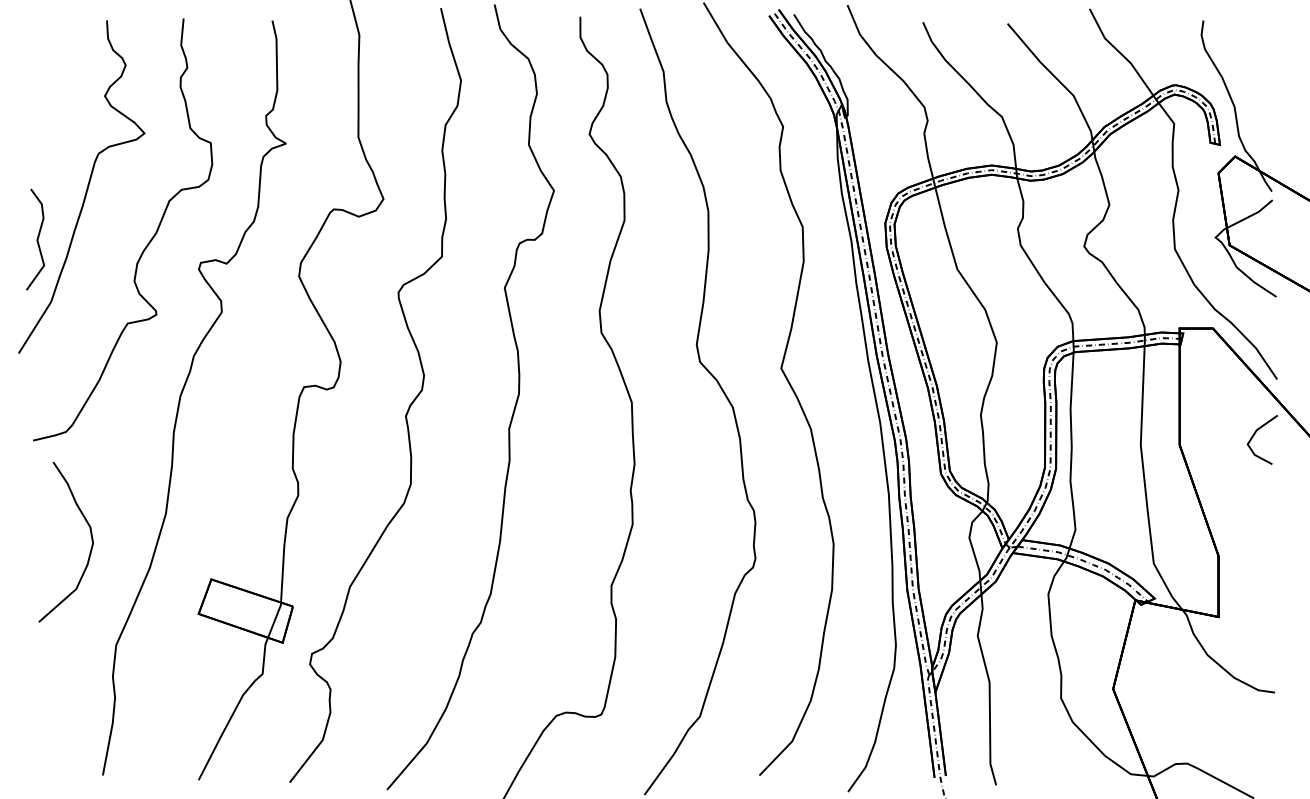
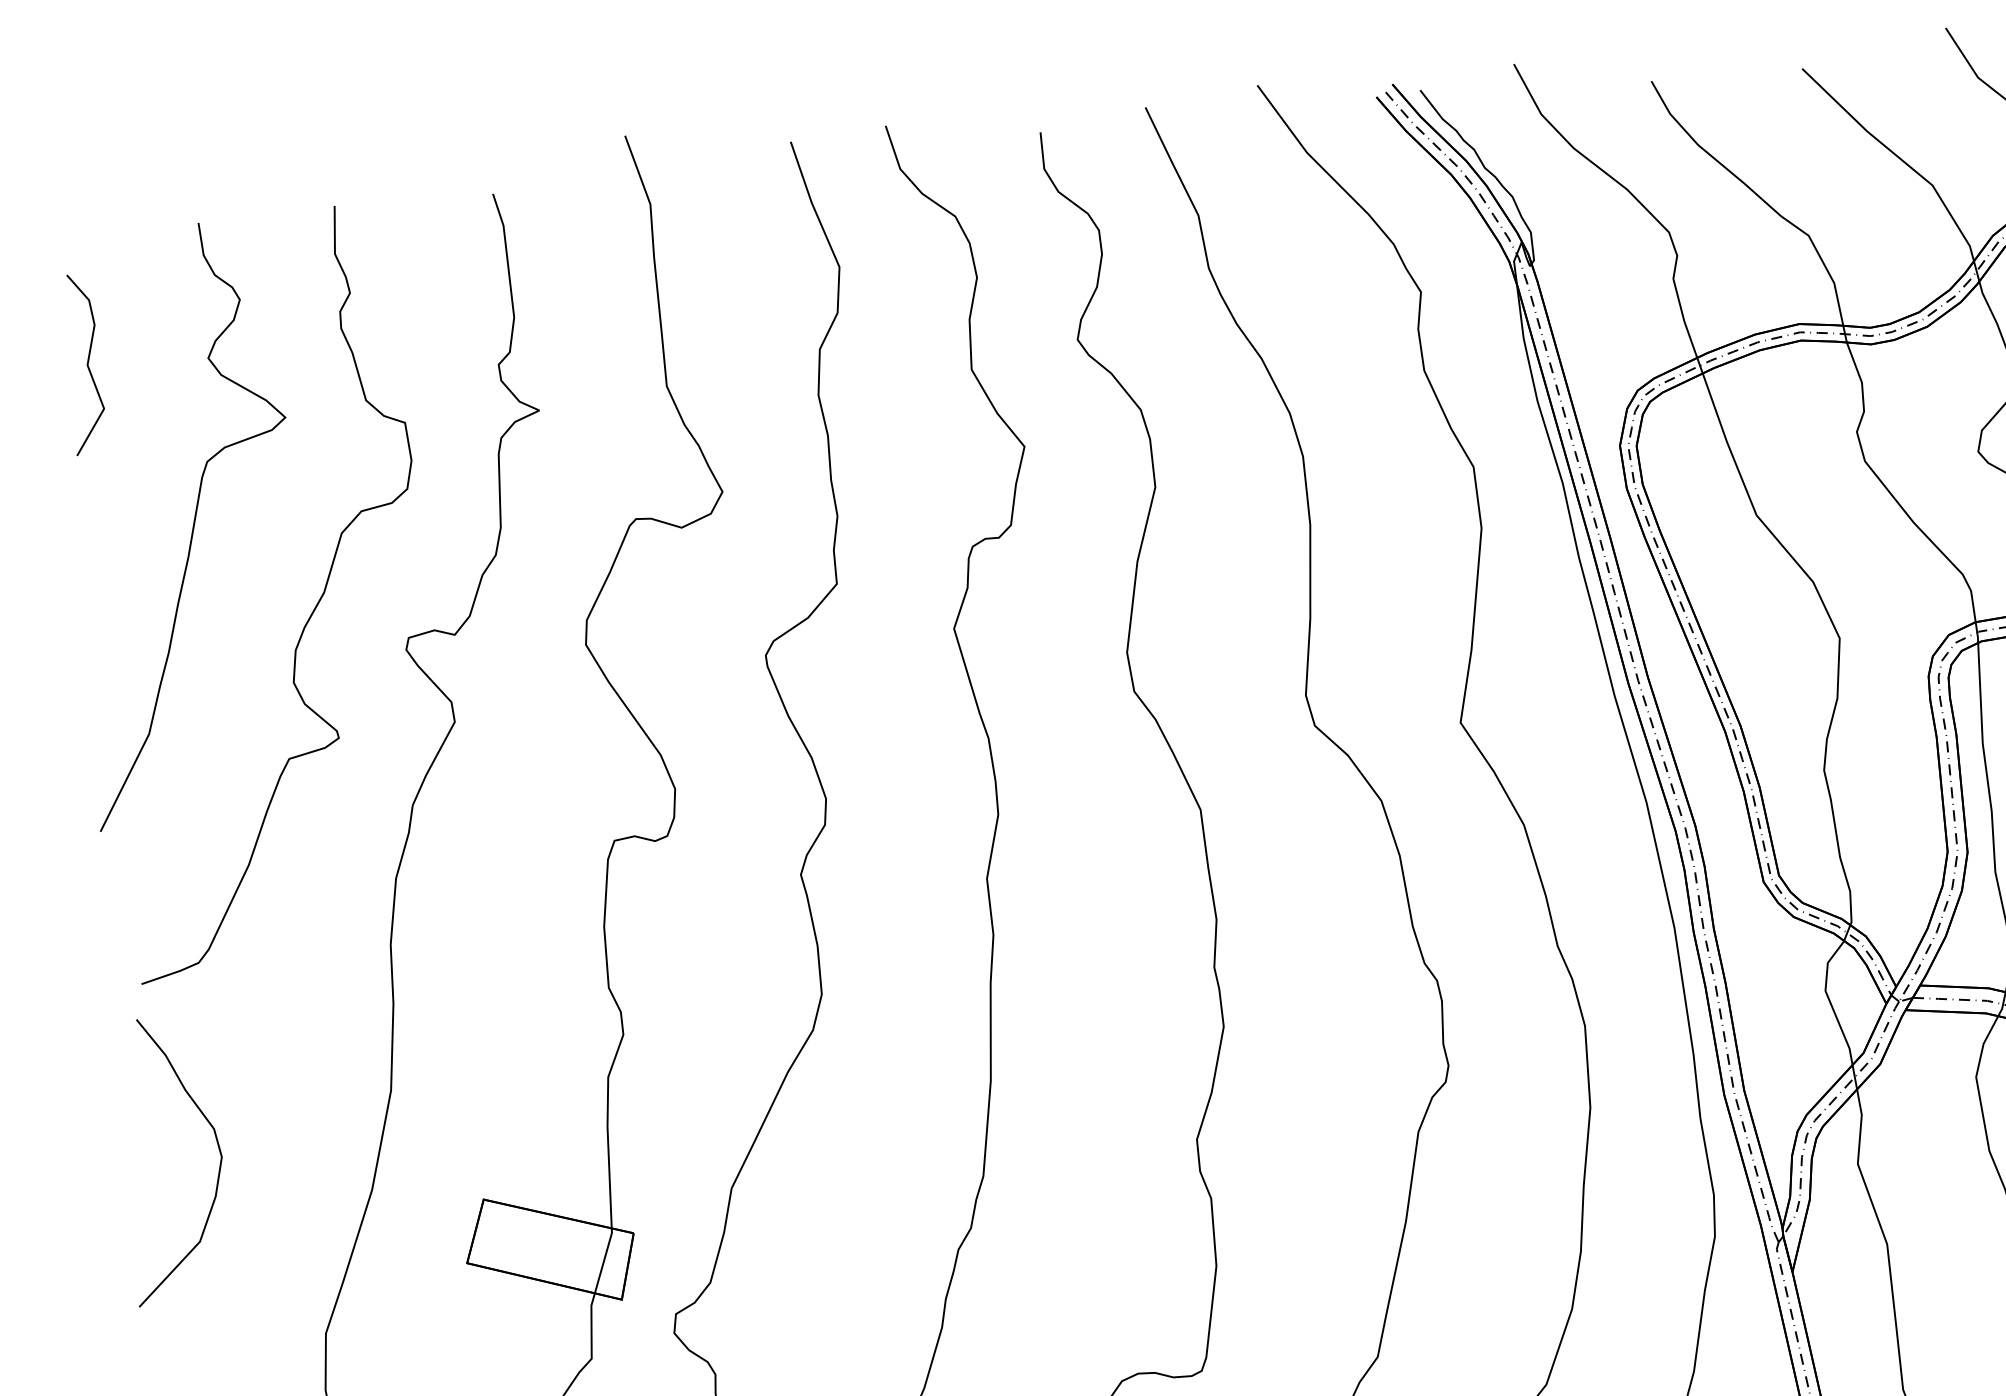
curve: (36, 239) -> (85, 363), moved
curve: (90, 535) -> (215, 1143), moved

